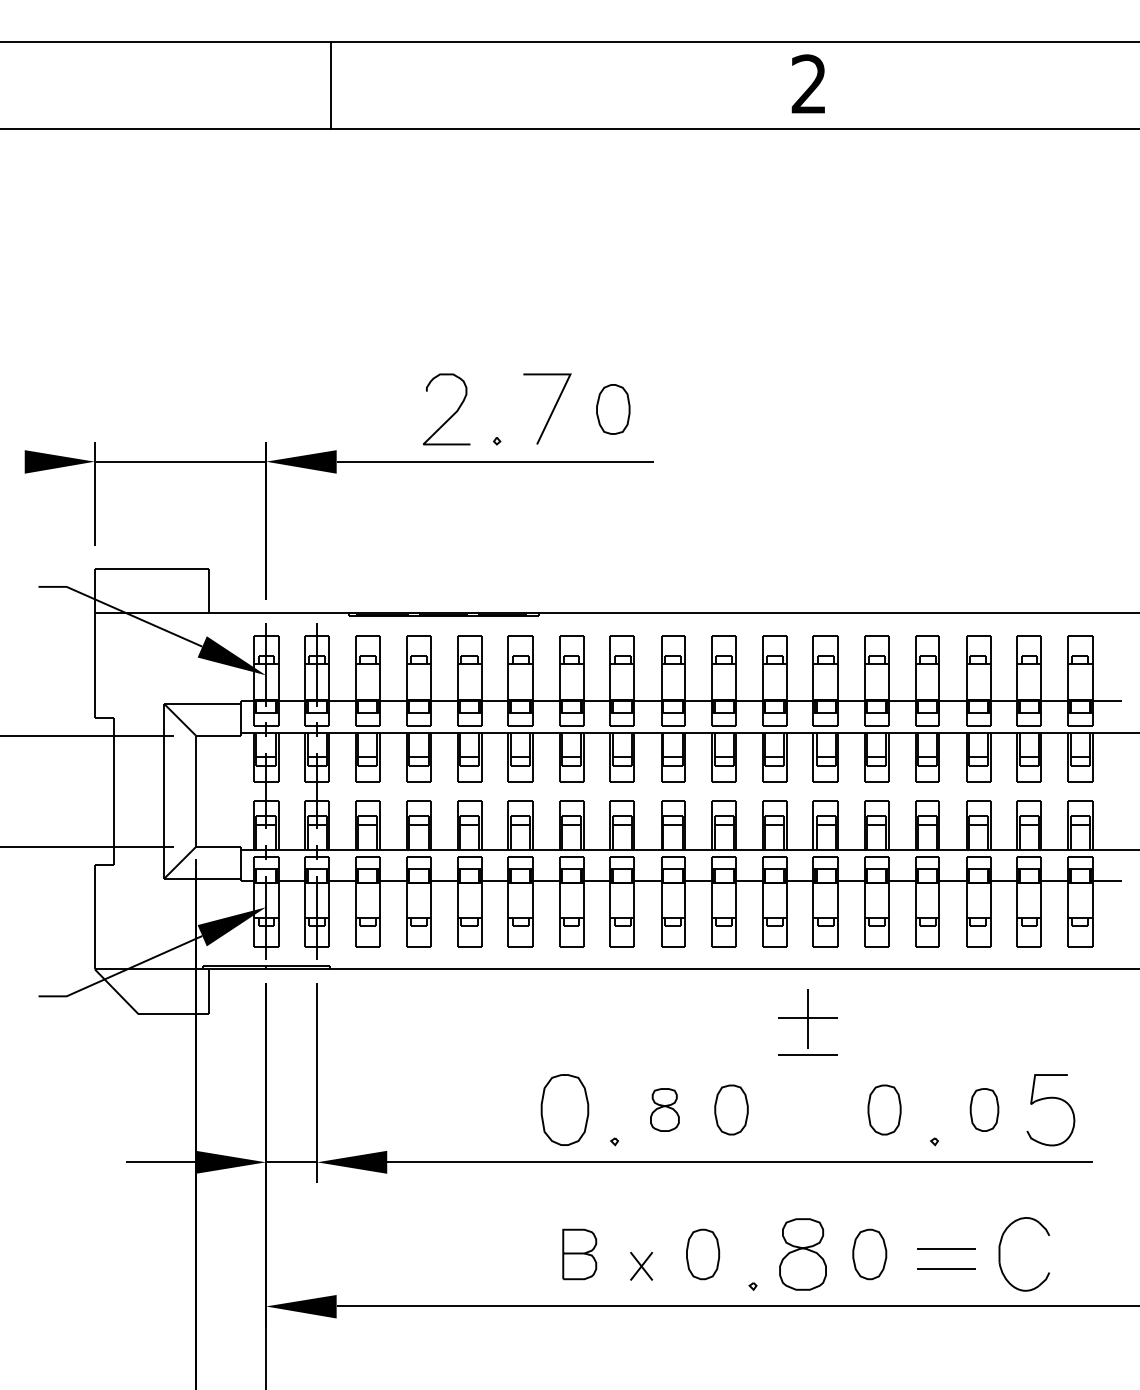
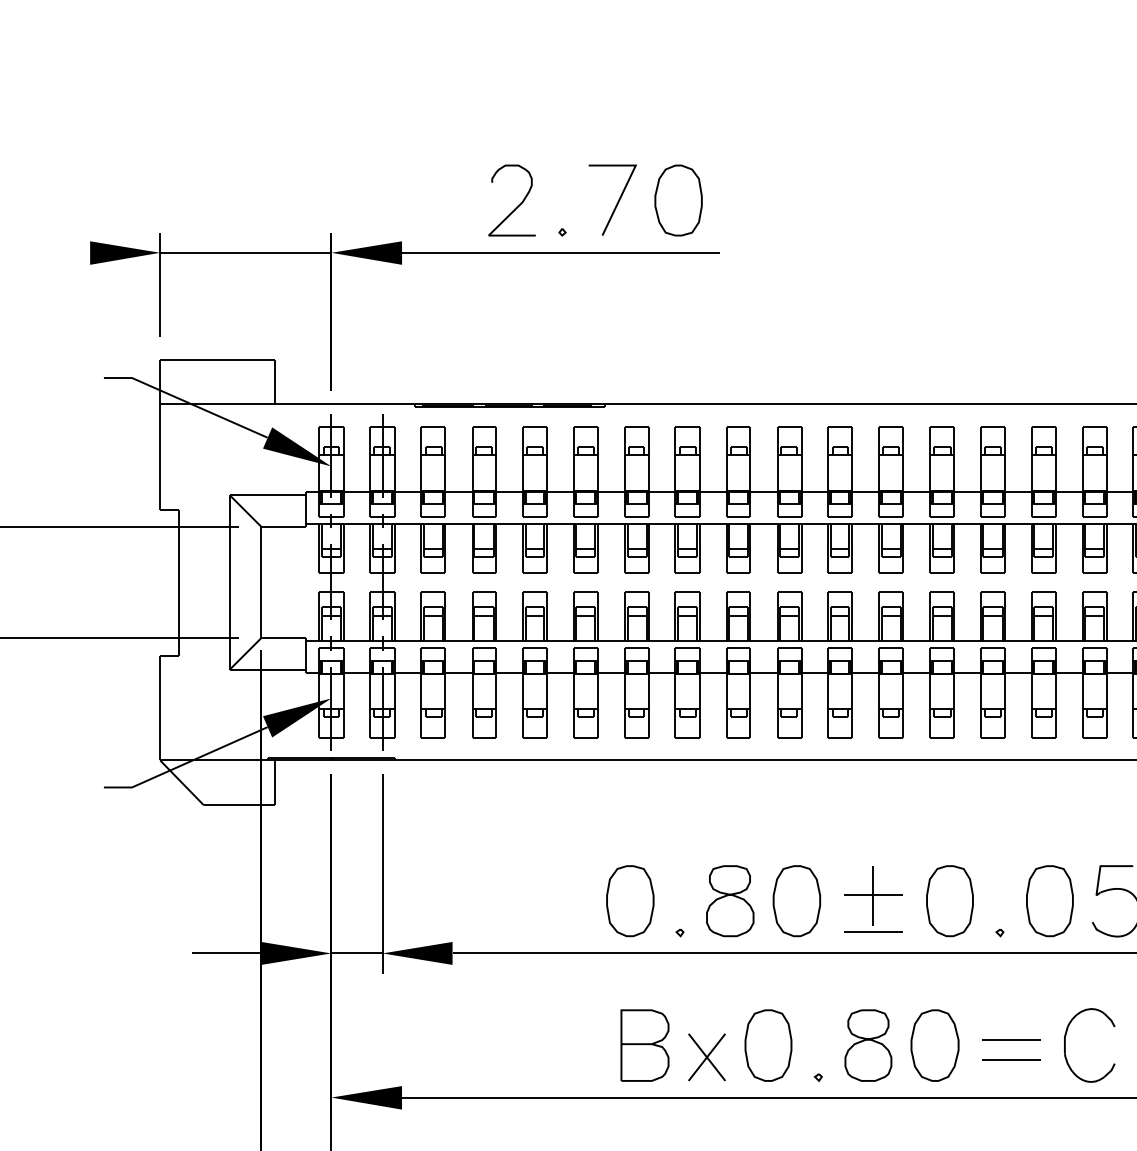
part: (613, 409) -> (678, 200), size x1.43
part: (807, 1022) -> (872, 899), moved
part: (664, 1109) -> (729, 900), size x1.67
part: (731, 1109) -> (796, 900), size x1.43
part: (884, 1109) -> (949, 900), size x1.43
part: (984, 1109) -> (1049, 900), size x1.67
part: (579, 1254) -> (644, 1045), size x1.43
part: (702, 1254) -> (767, 1045), size x1.43
part: (869, 1254) -> (934, 1045), size x1.43
part: (641, 1266) -> (706, 1057), size x1.67

